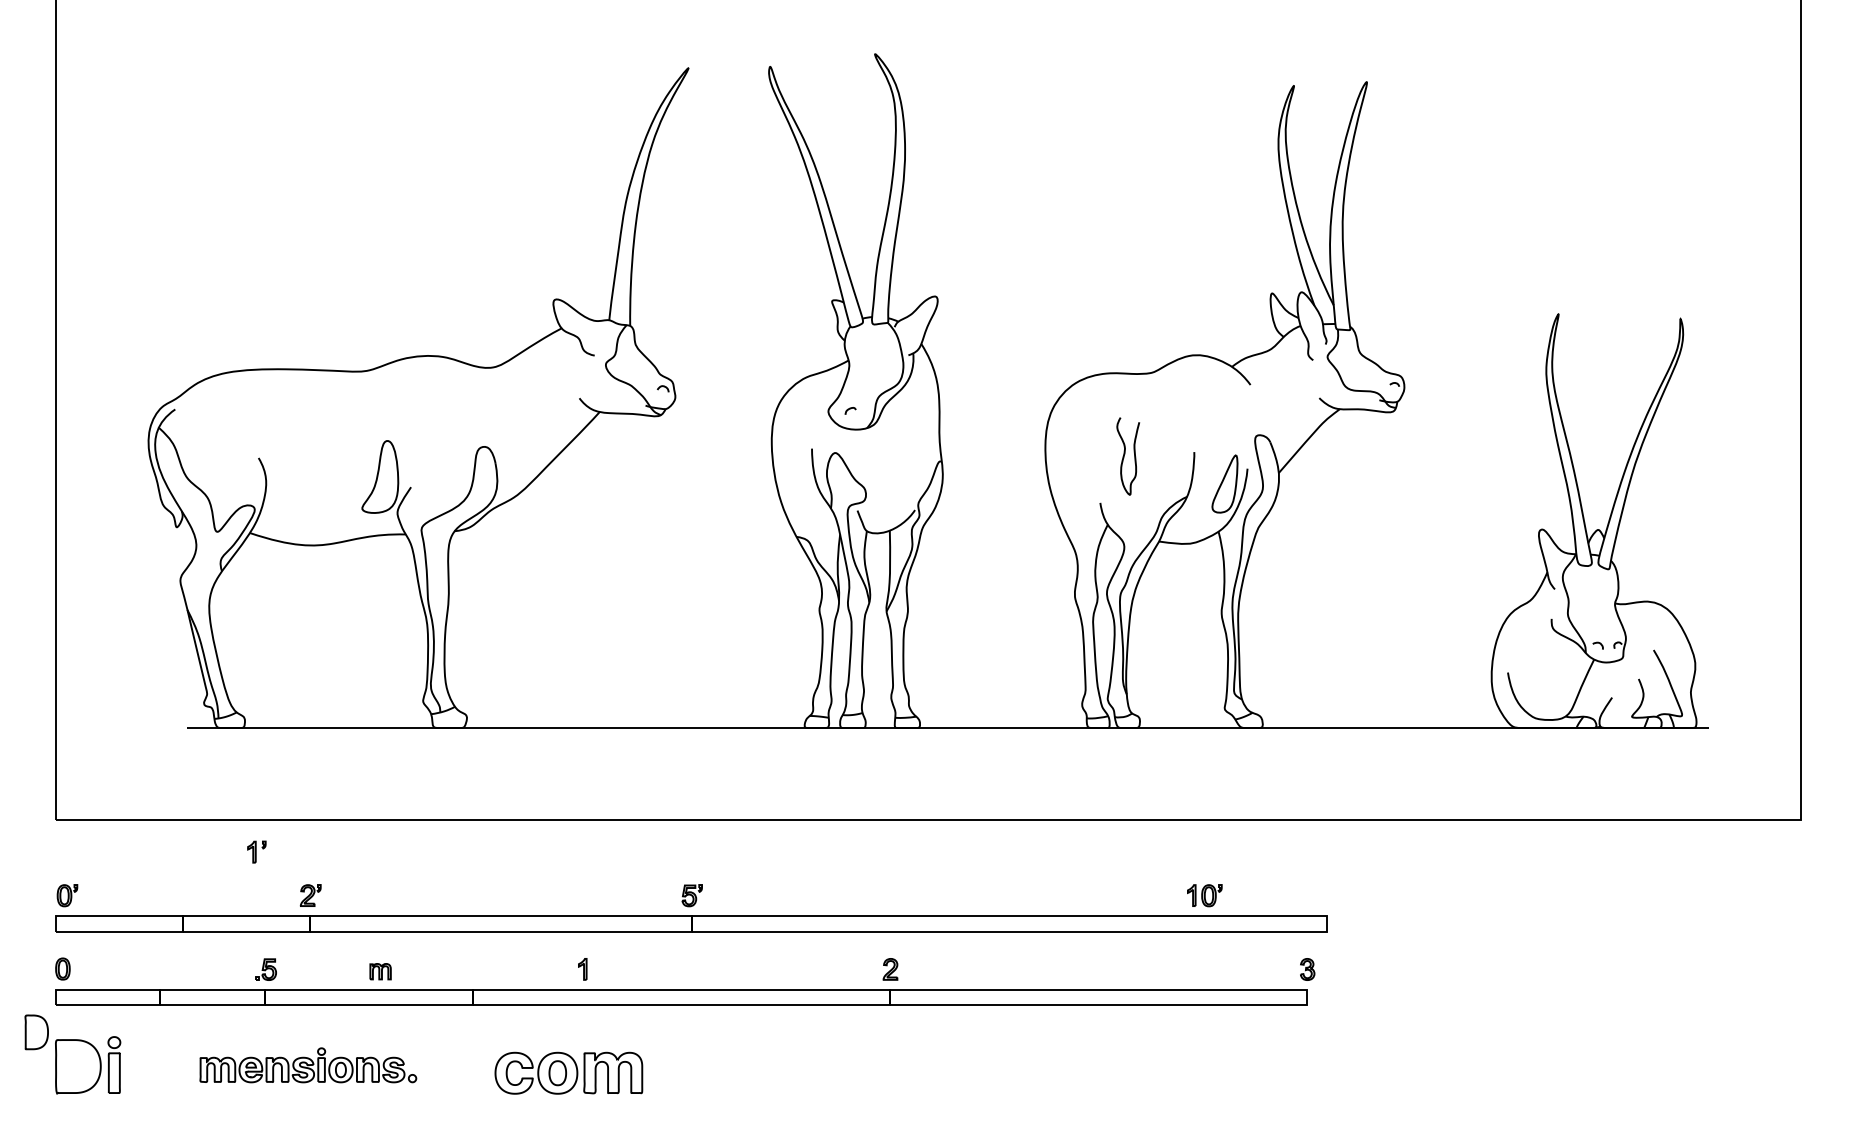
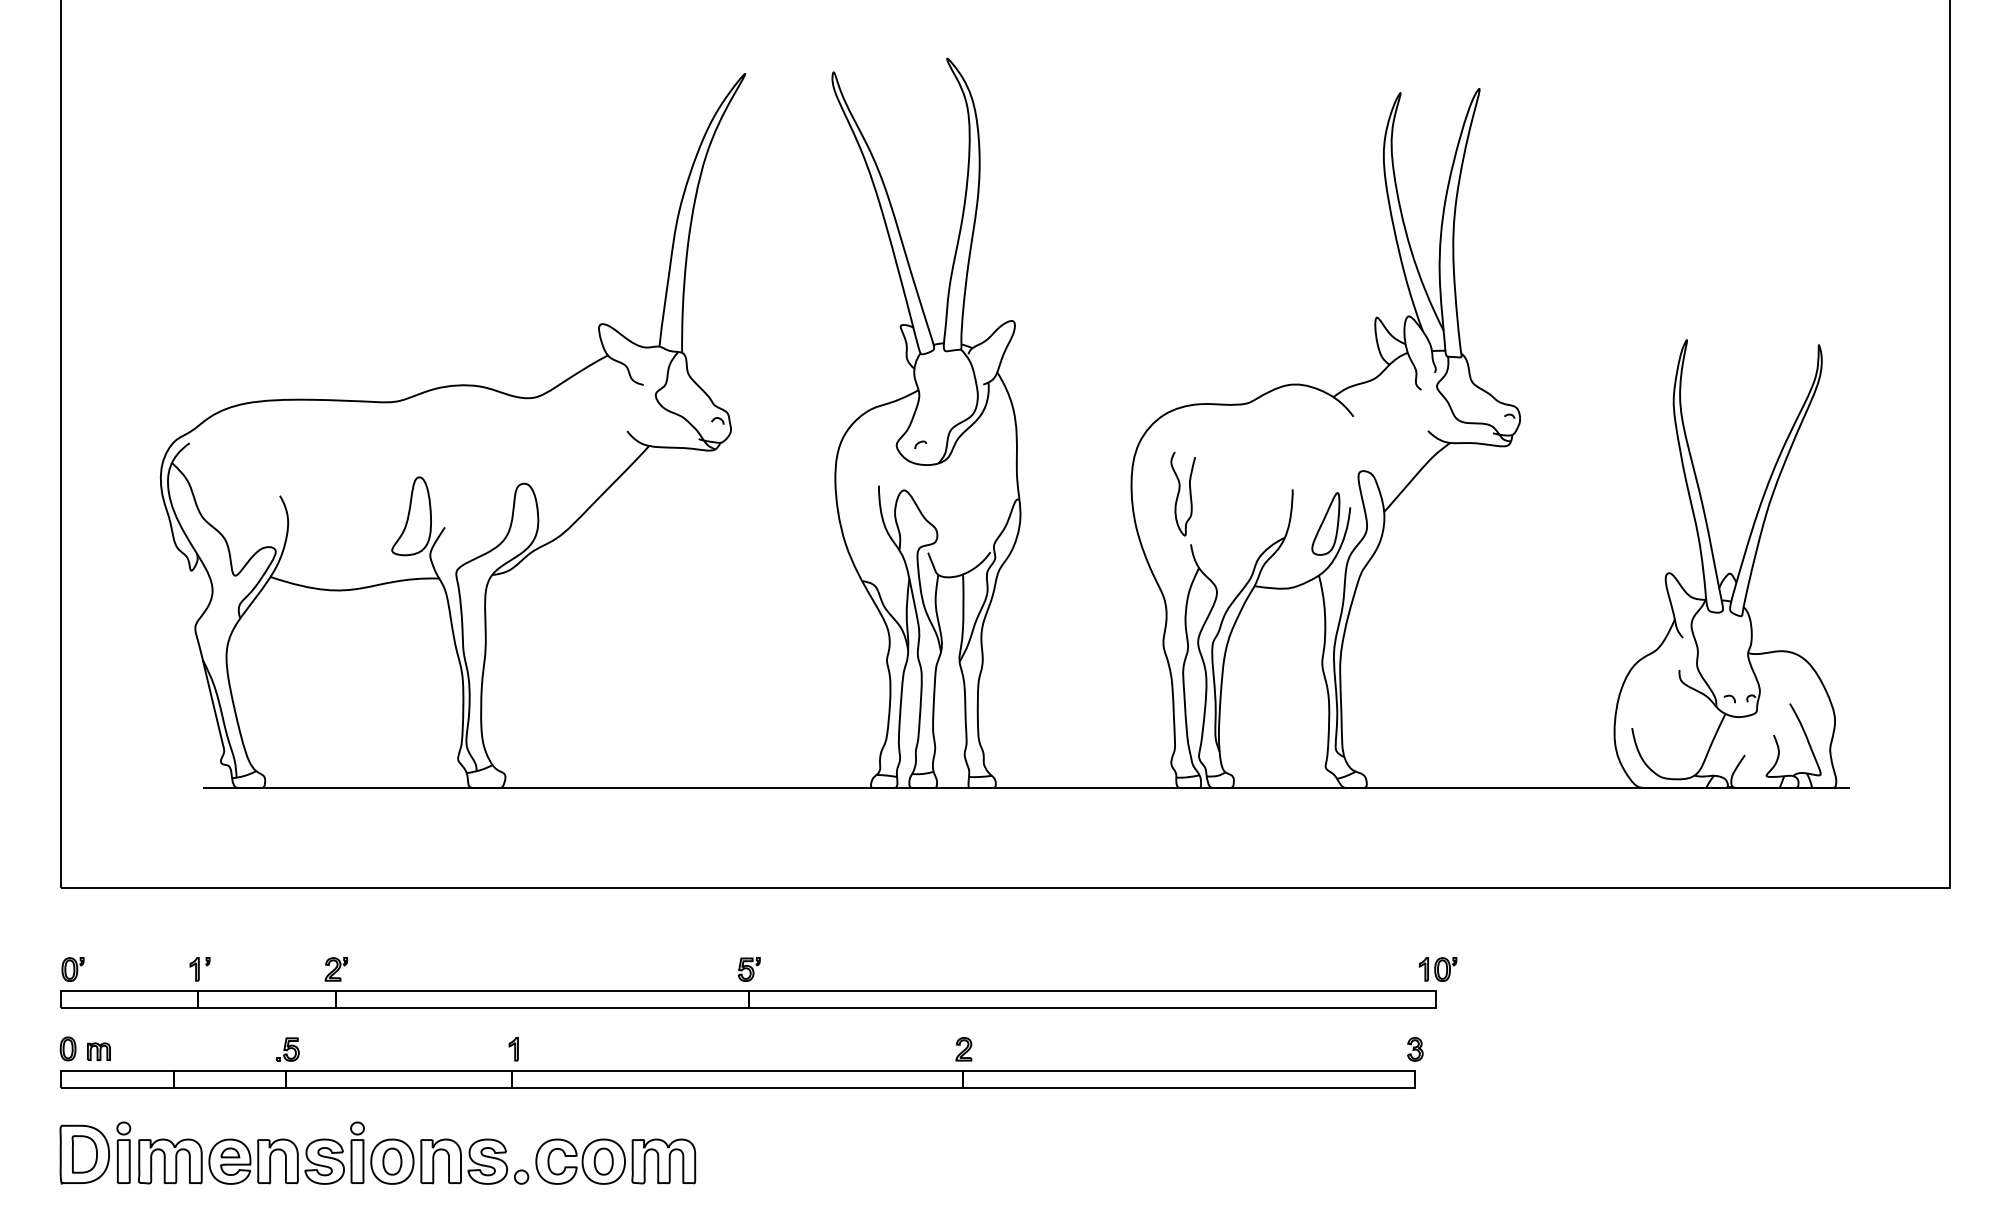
curve: (1124, 455) -> (1179, 493), moved
part: (256, 852) -> (199, 969), moved
part: (1205, 895) -> (1438, 969), moved
part: (582, 969) -> (513, 1049), moved
part: (380, 971) -> (98, 1051), moved
part: (36, 1032) -> (84, 1154), moved
part: (308, 1064) -> (333, 1152), size x1.67

